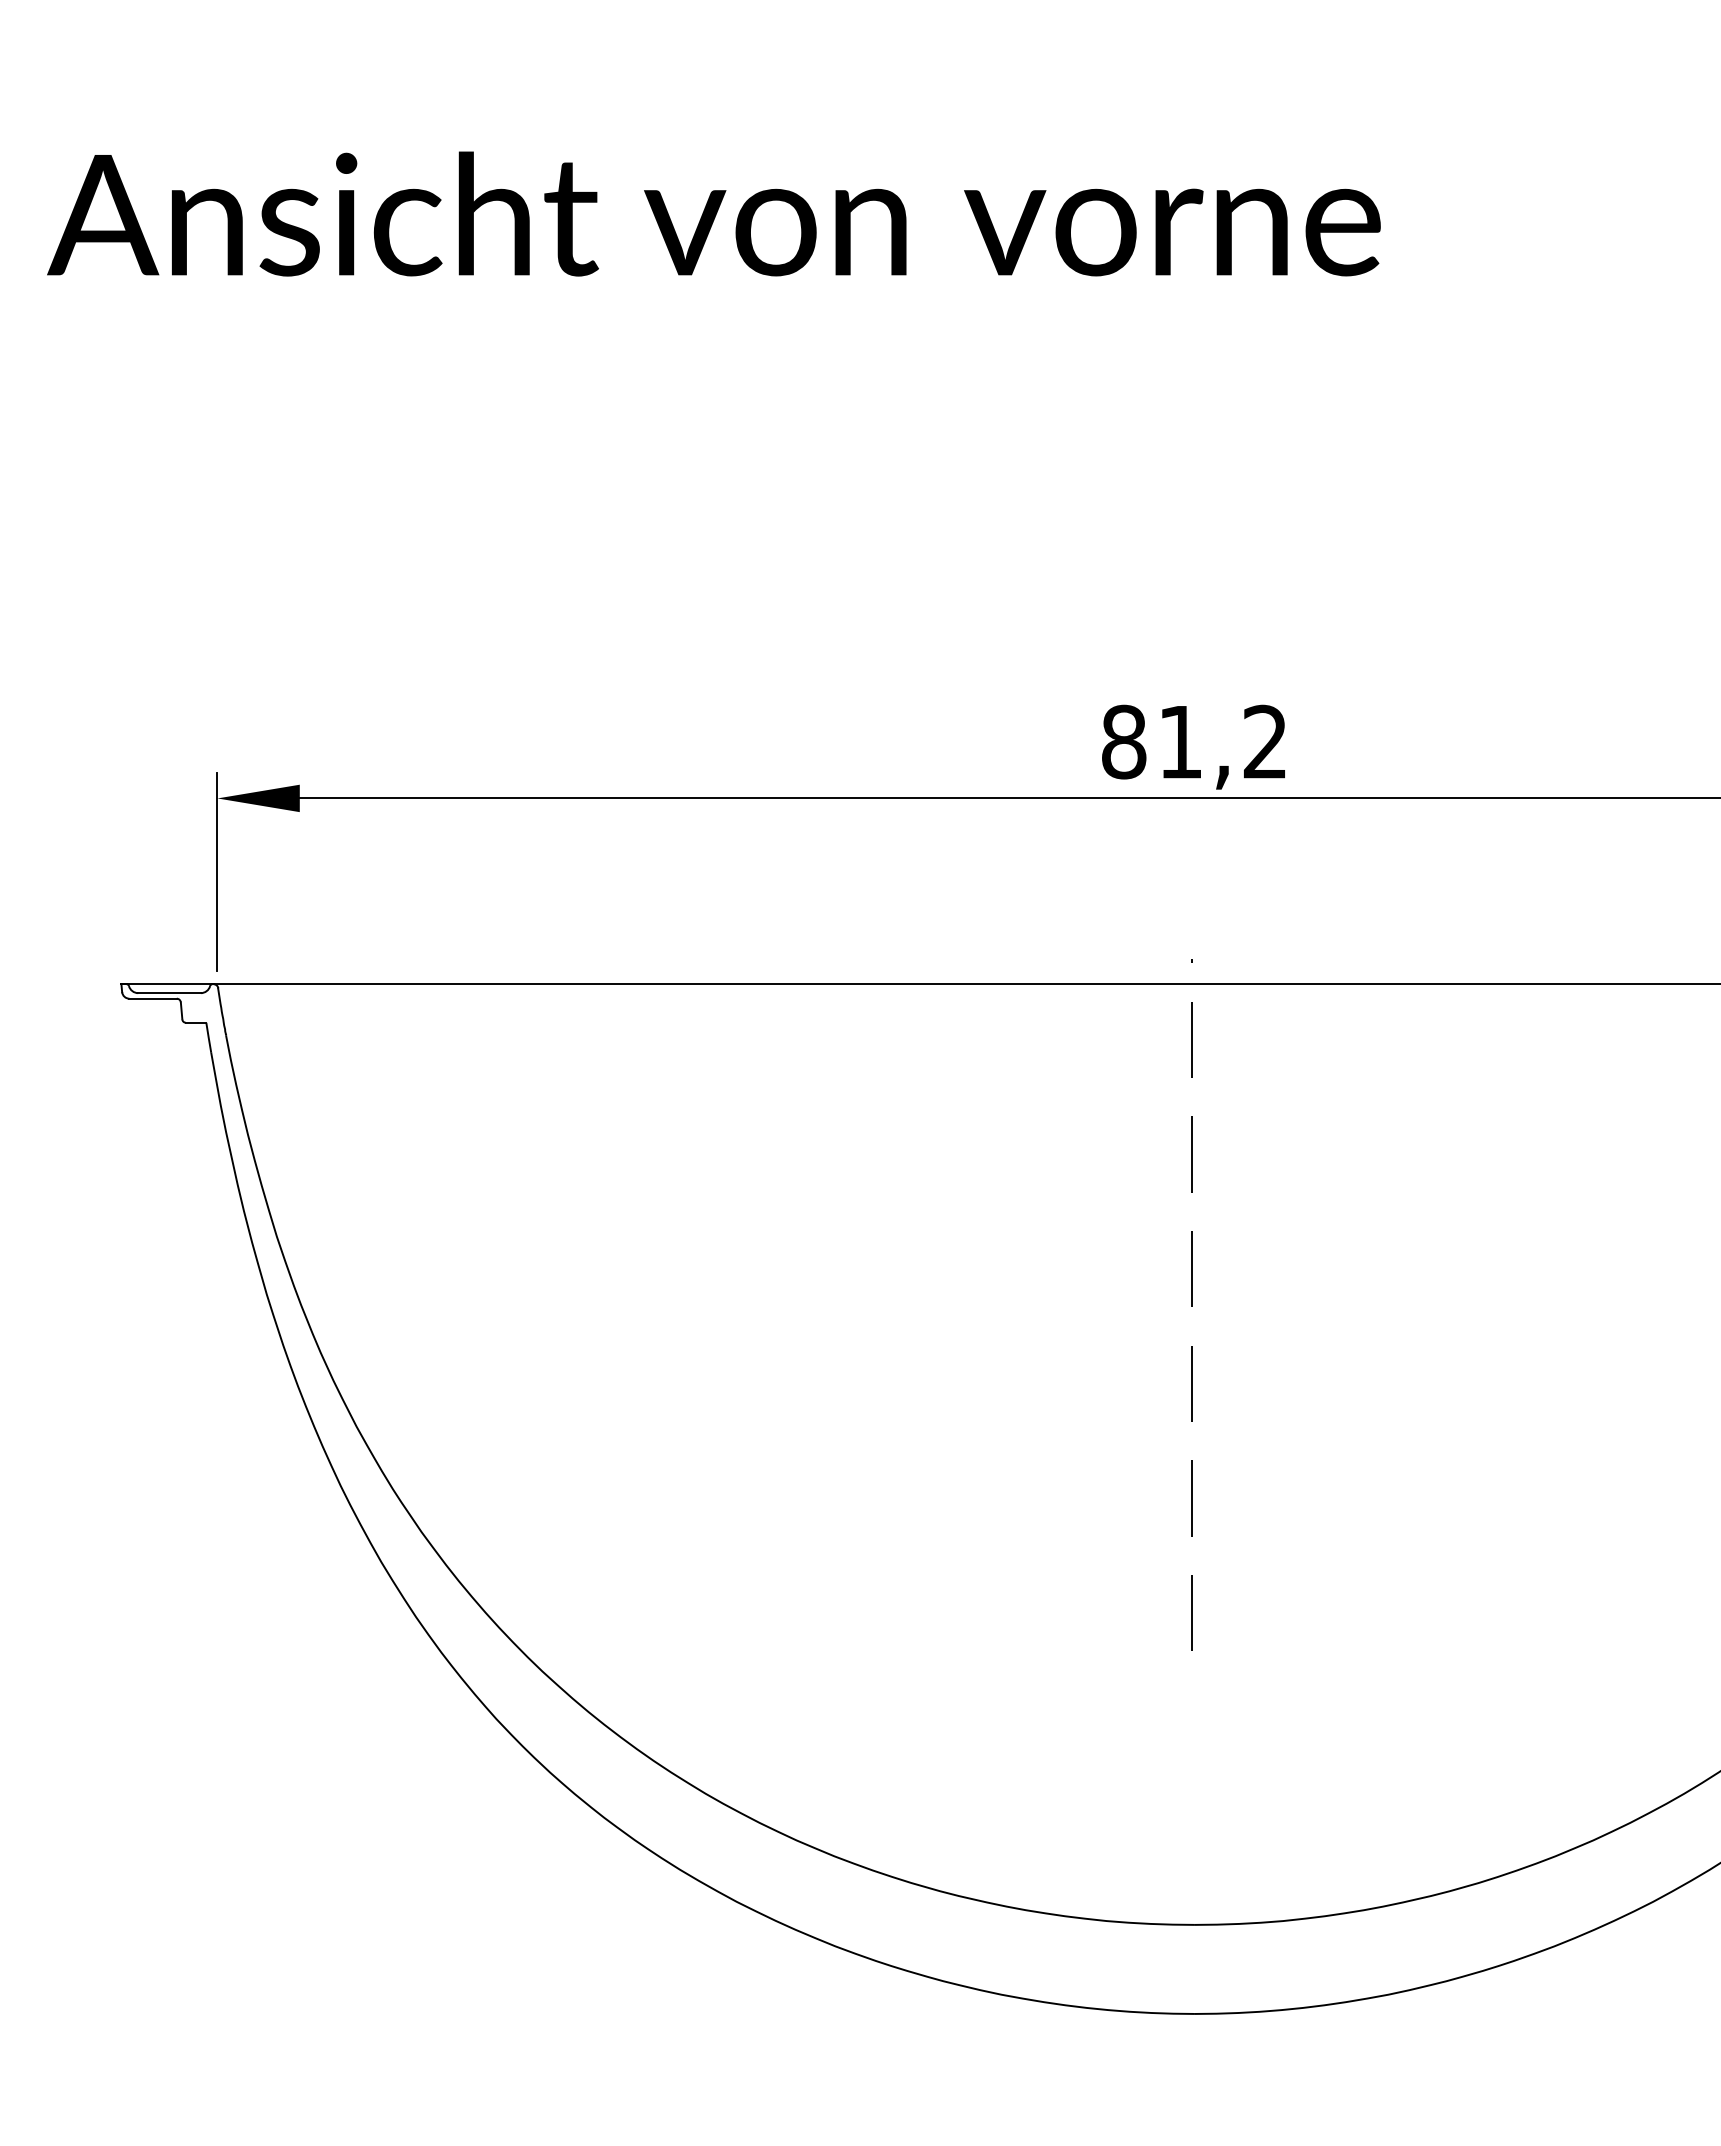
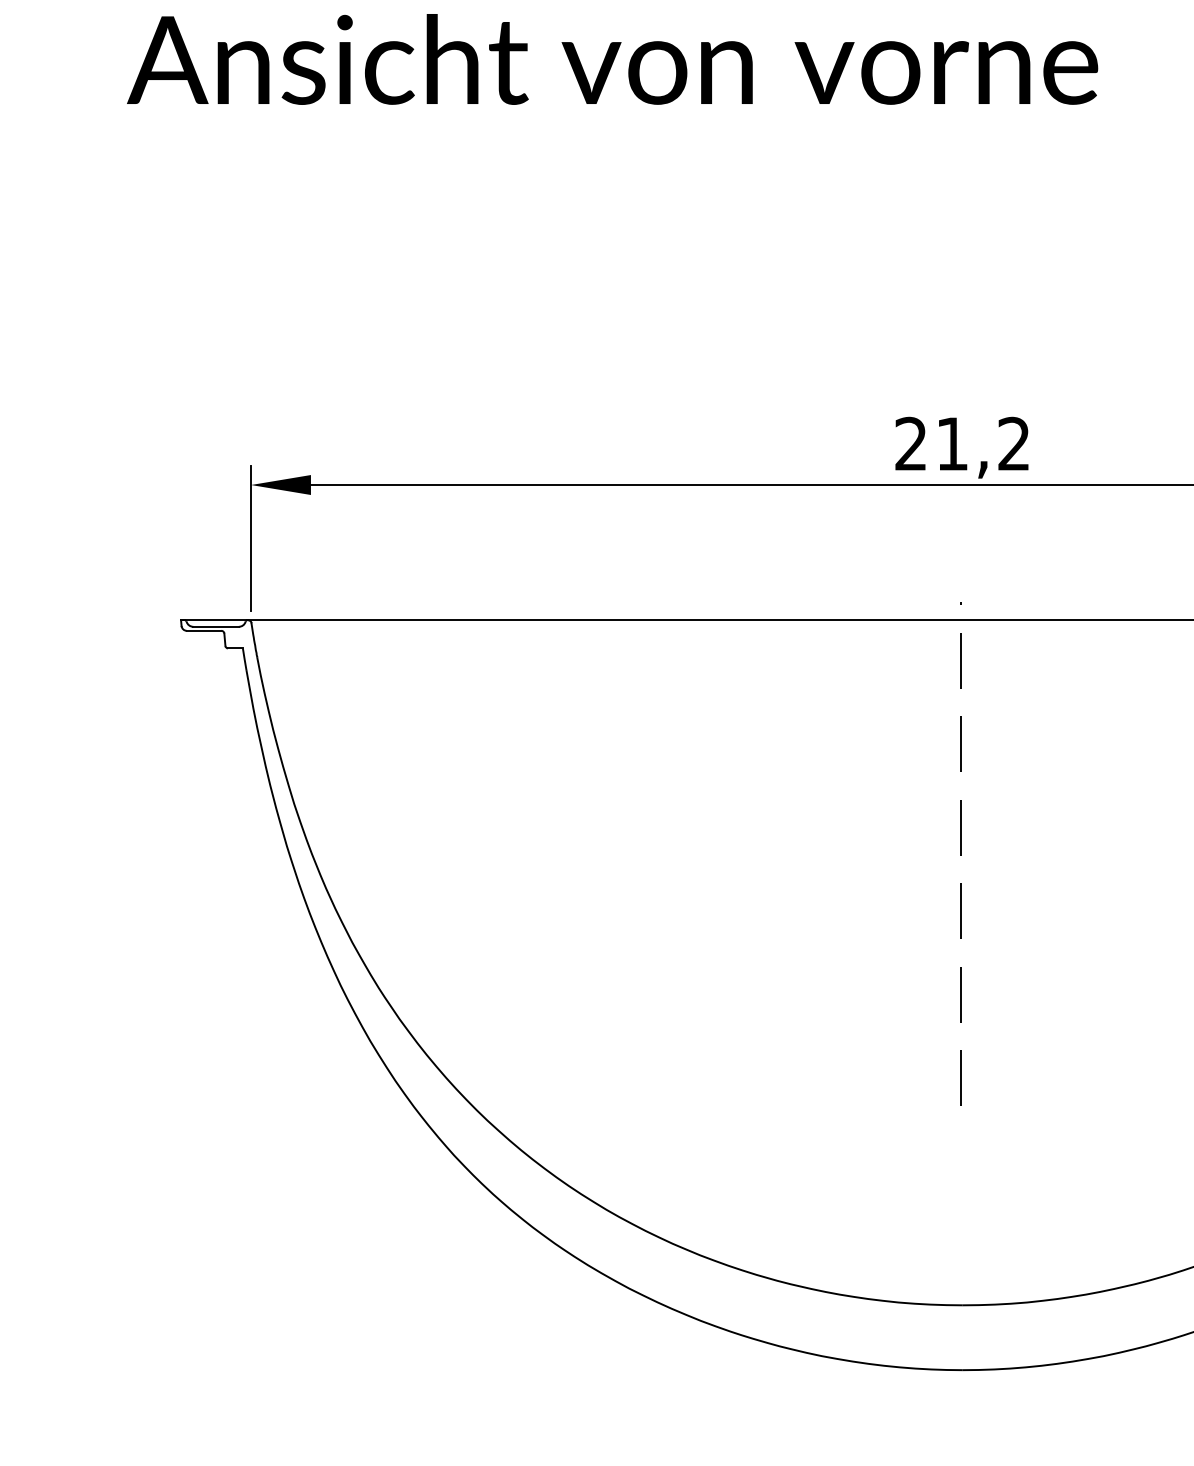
text: (1124, 741) -> (911, 443), 81,2 -> 21,2

